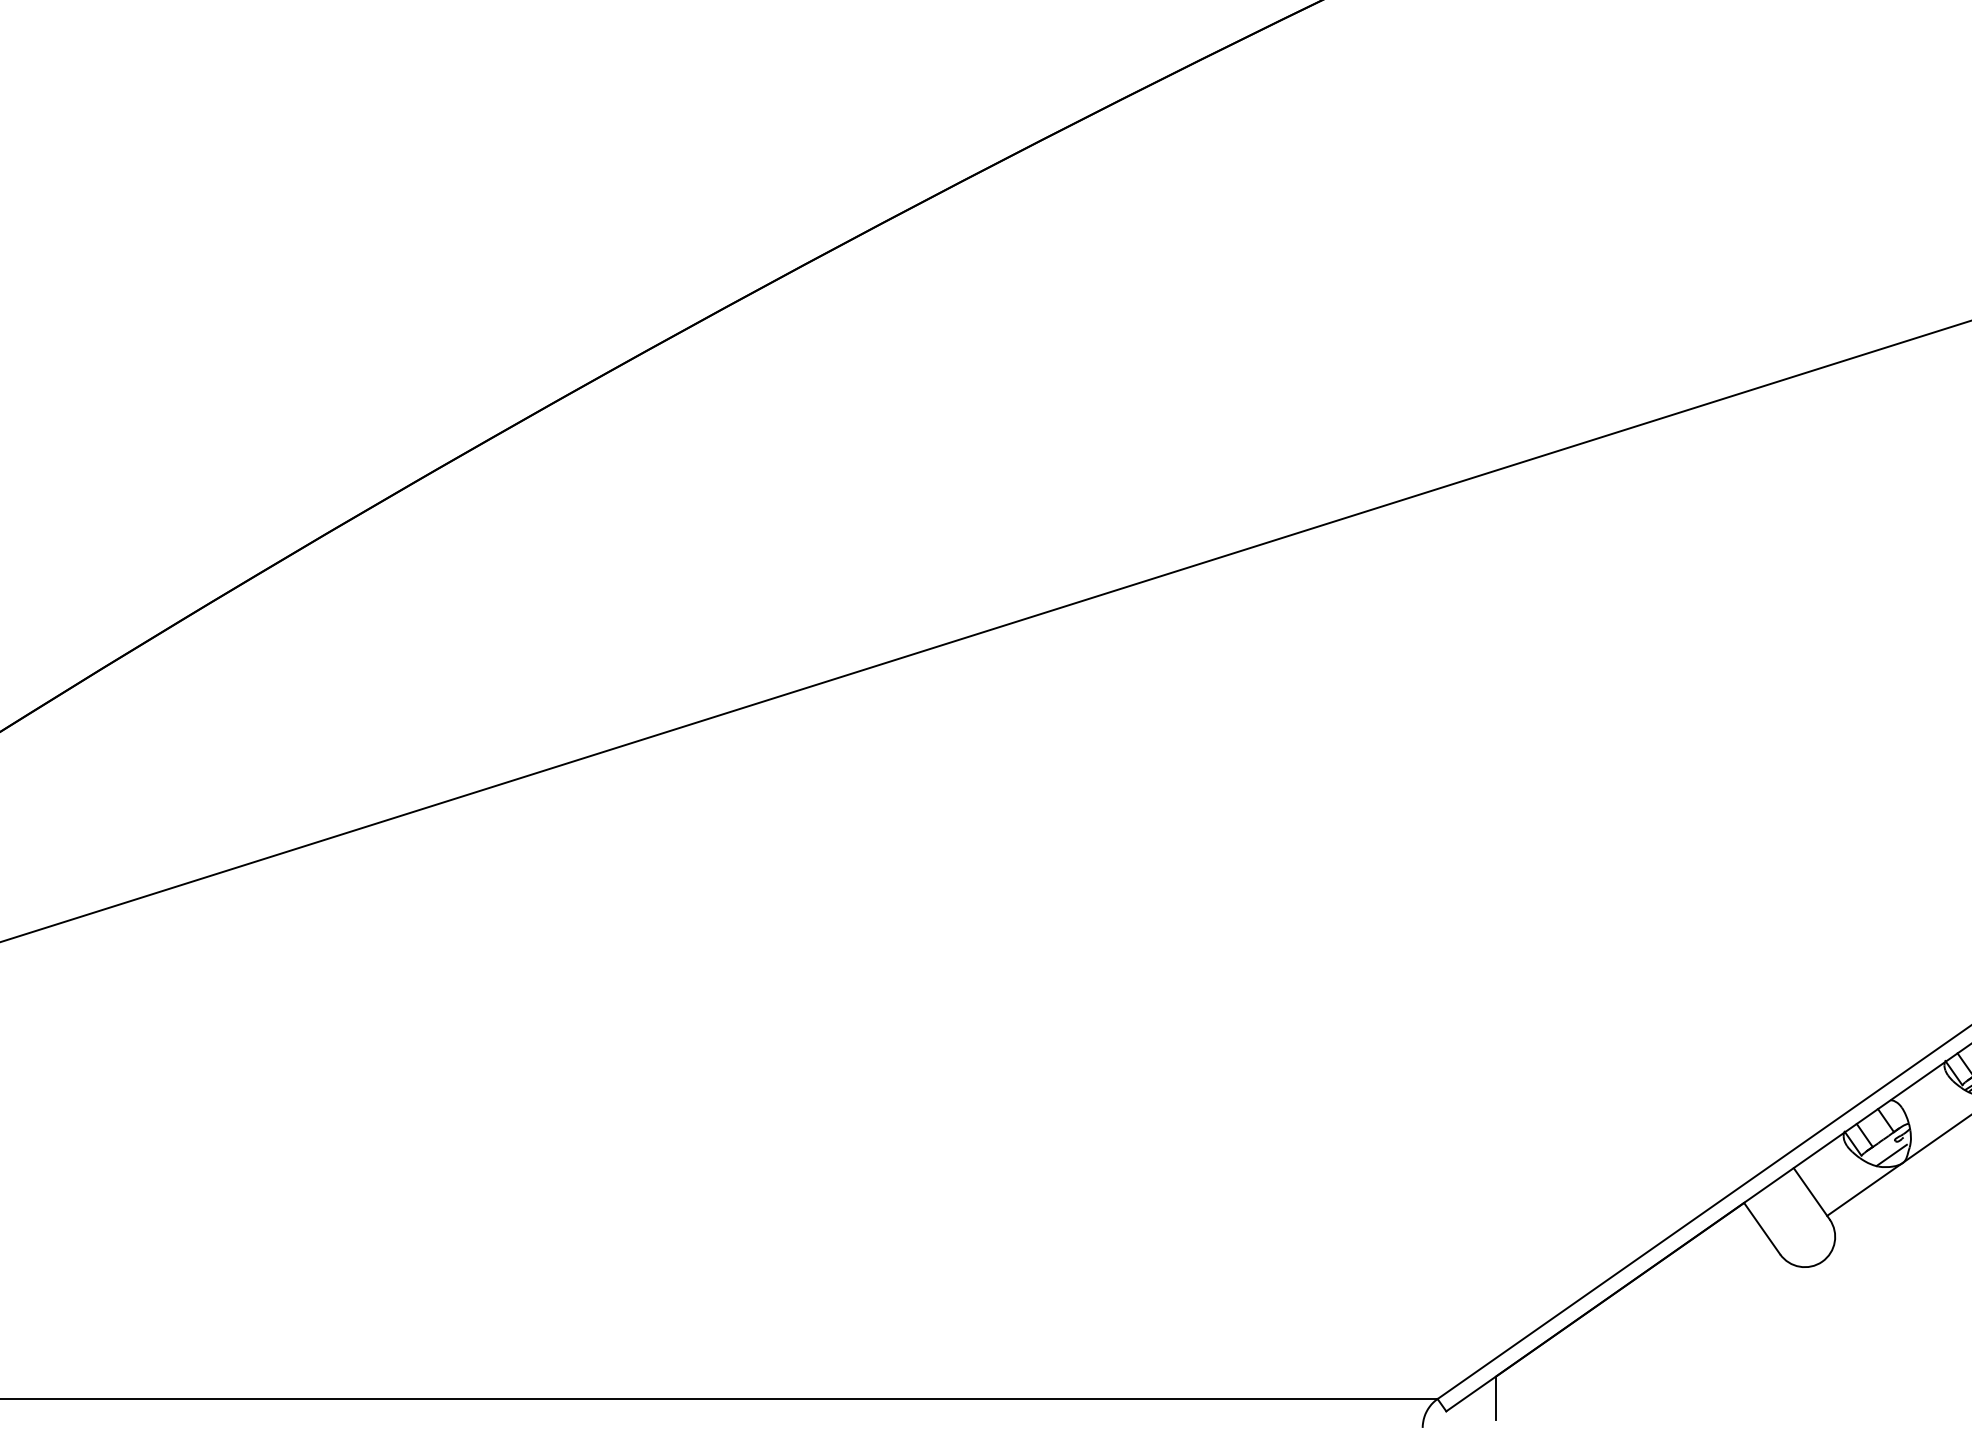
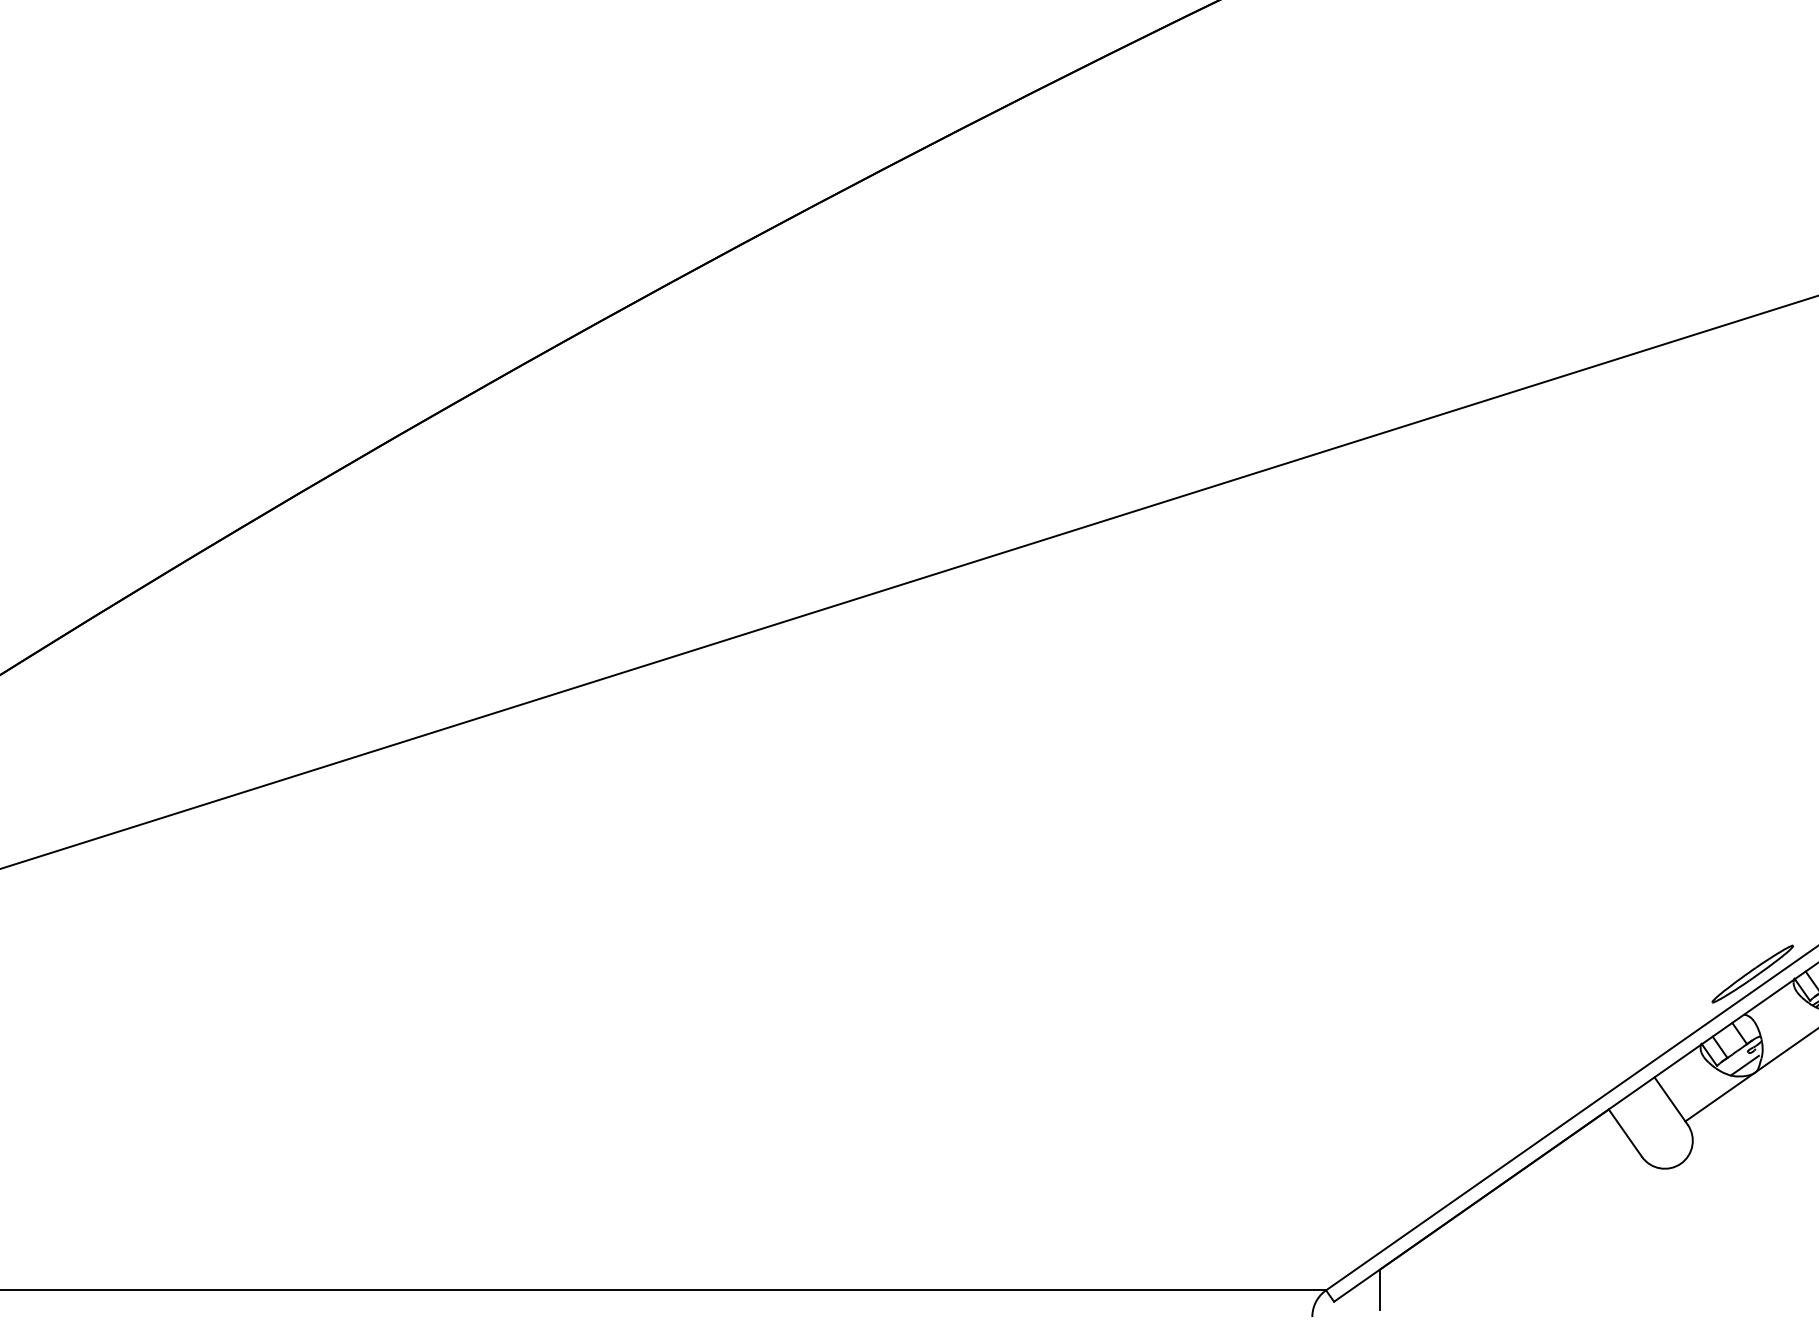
part: (1899, 1055) -> (1752, 973), added

